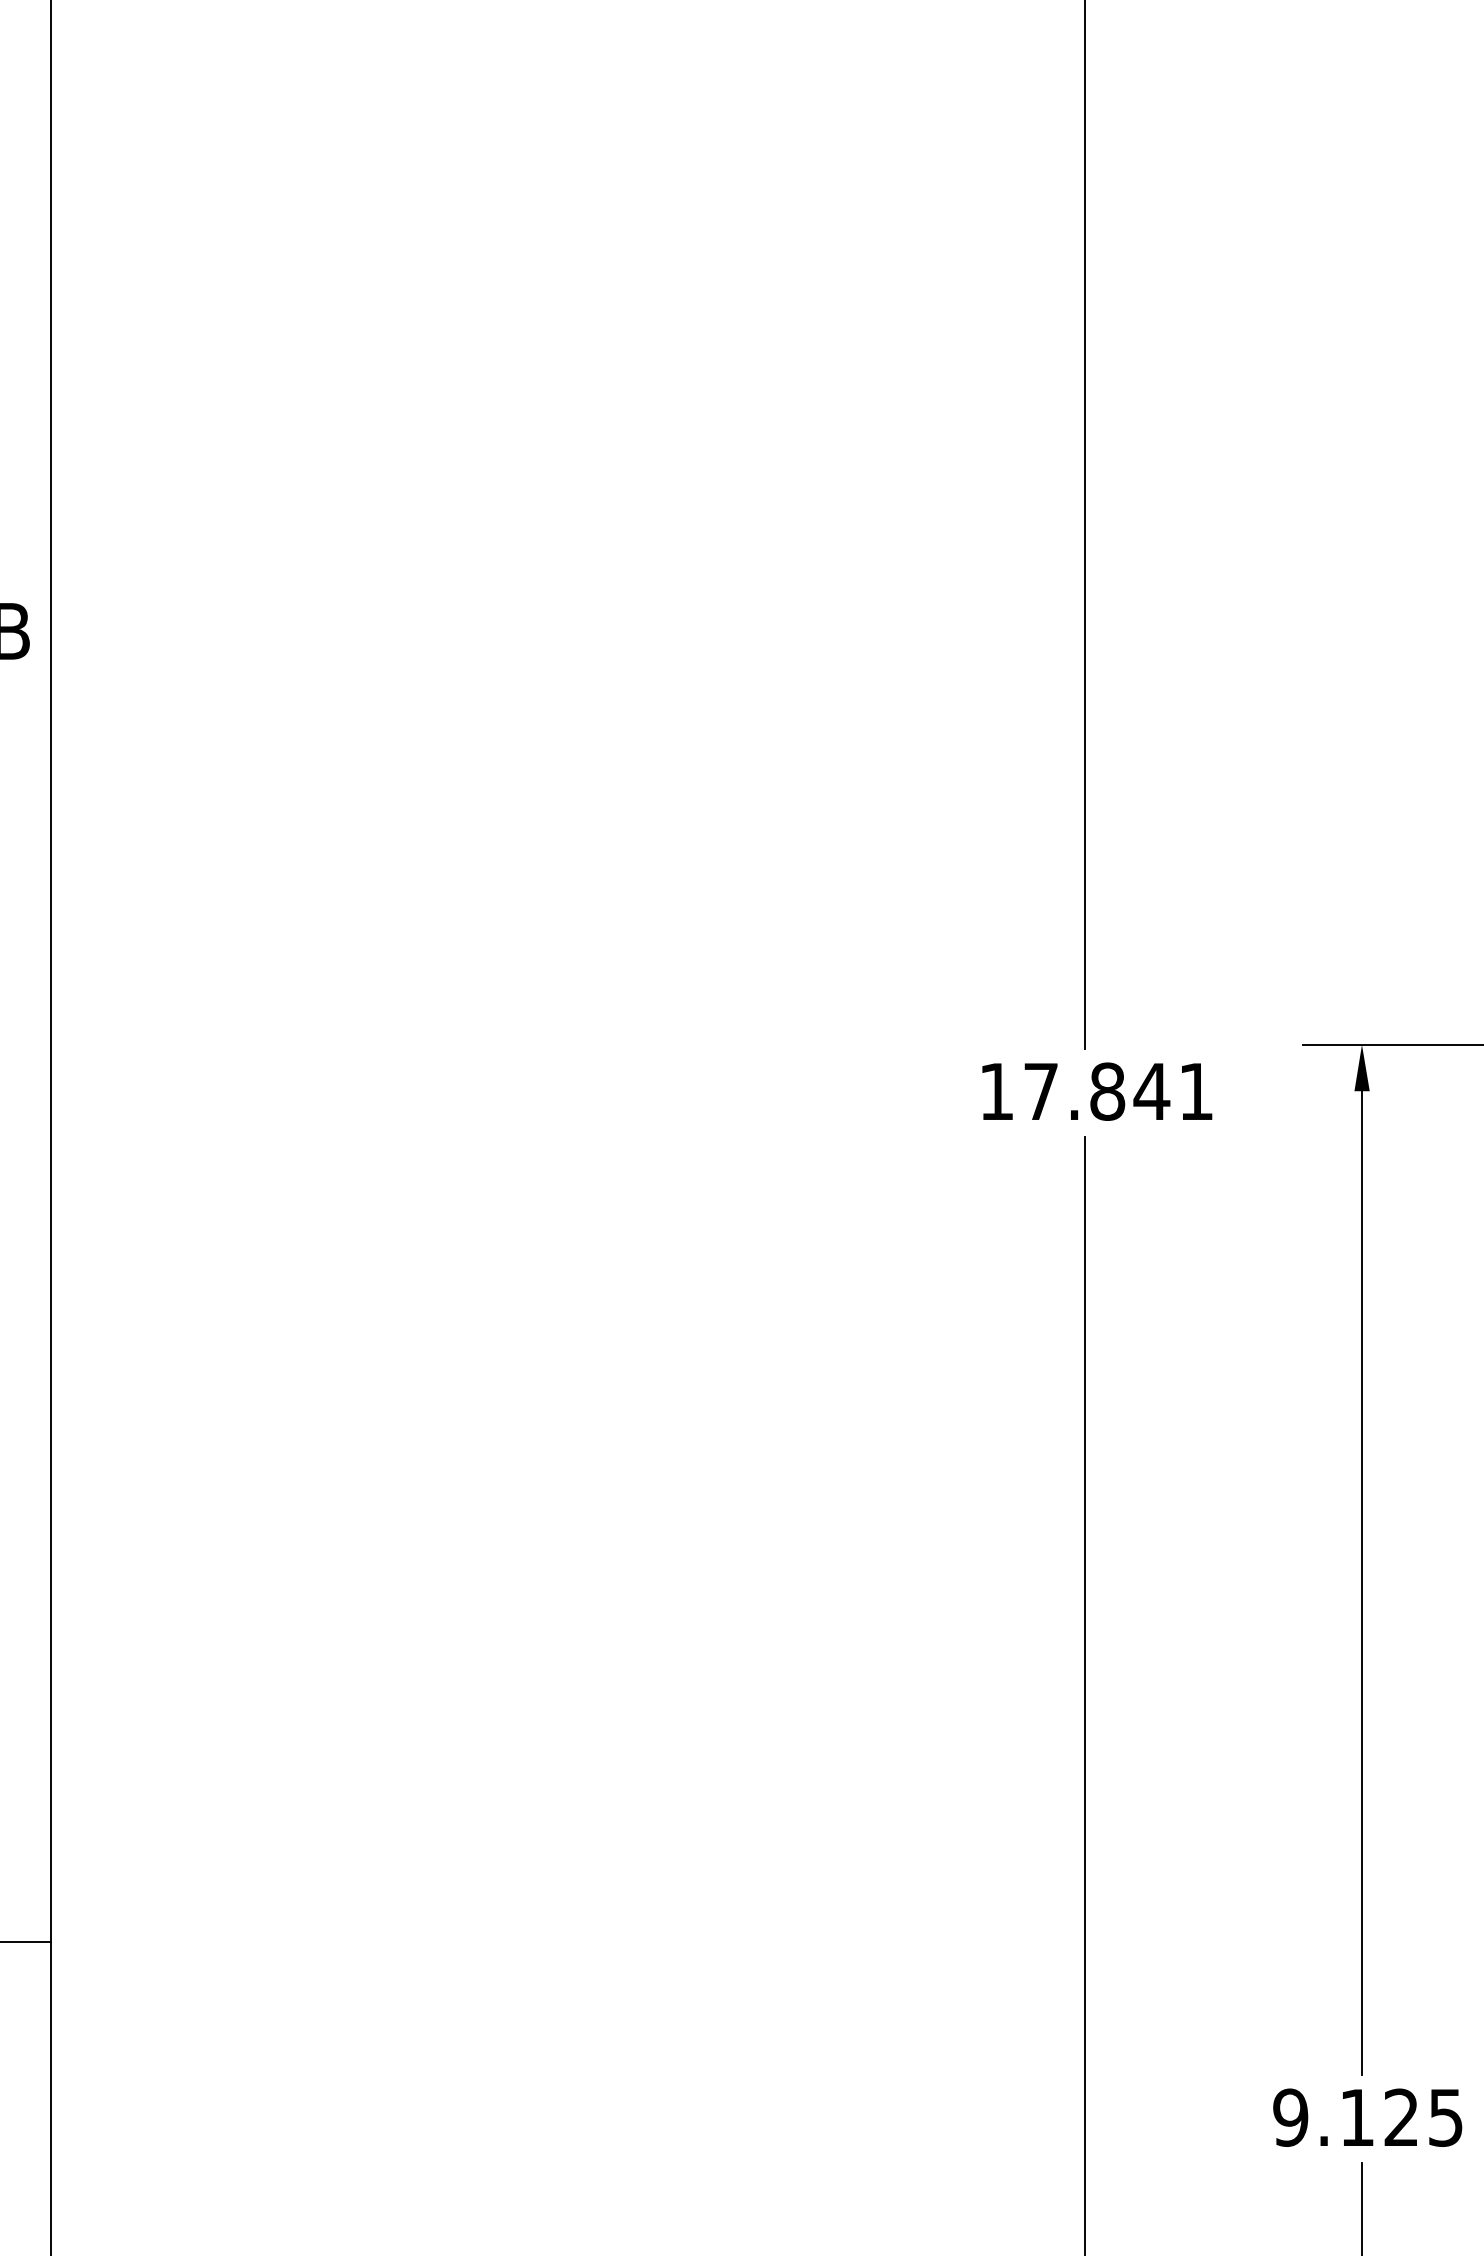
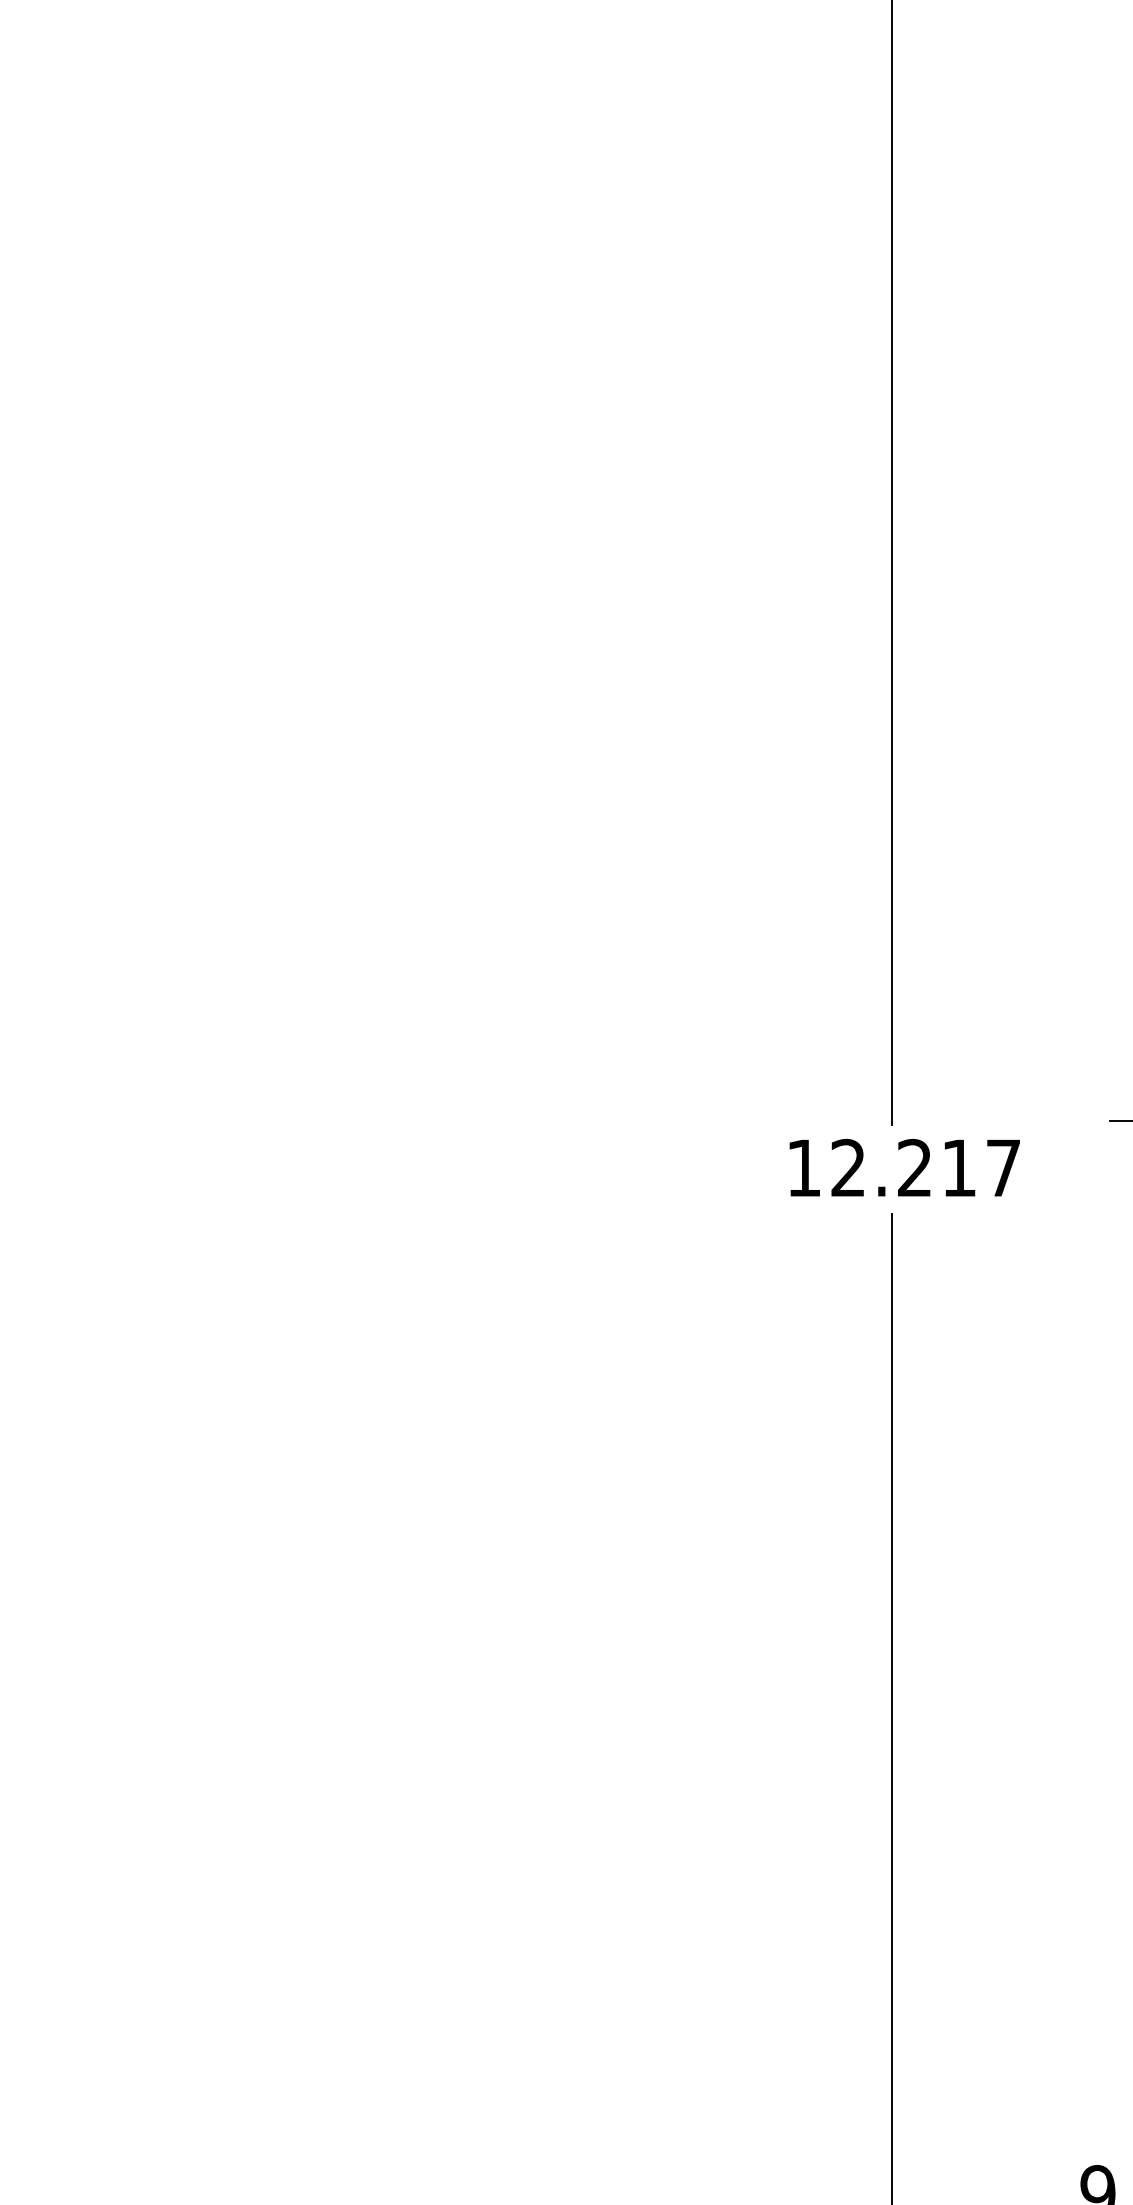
text: (1118, 1091) -> (925, 1167), 17.841 -> 12.217

